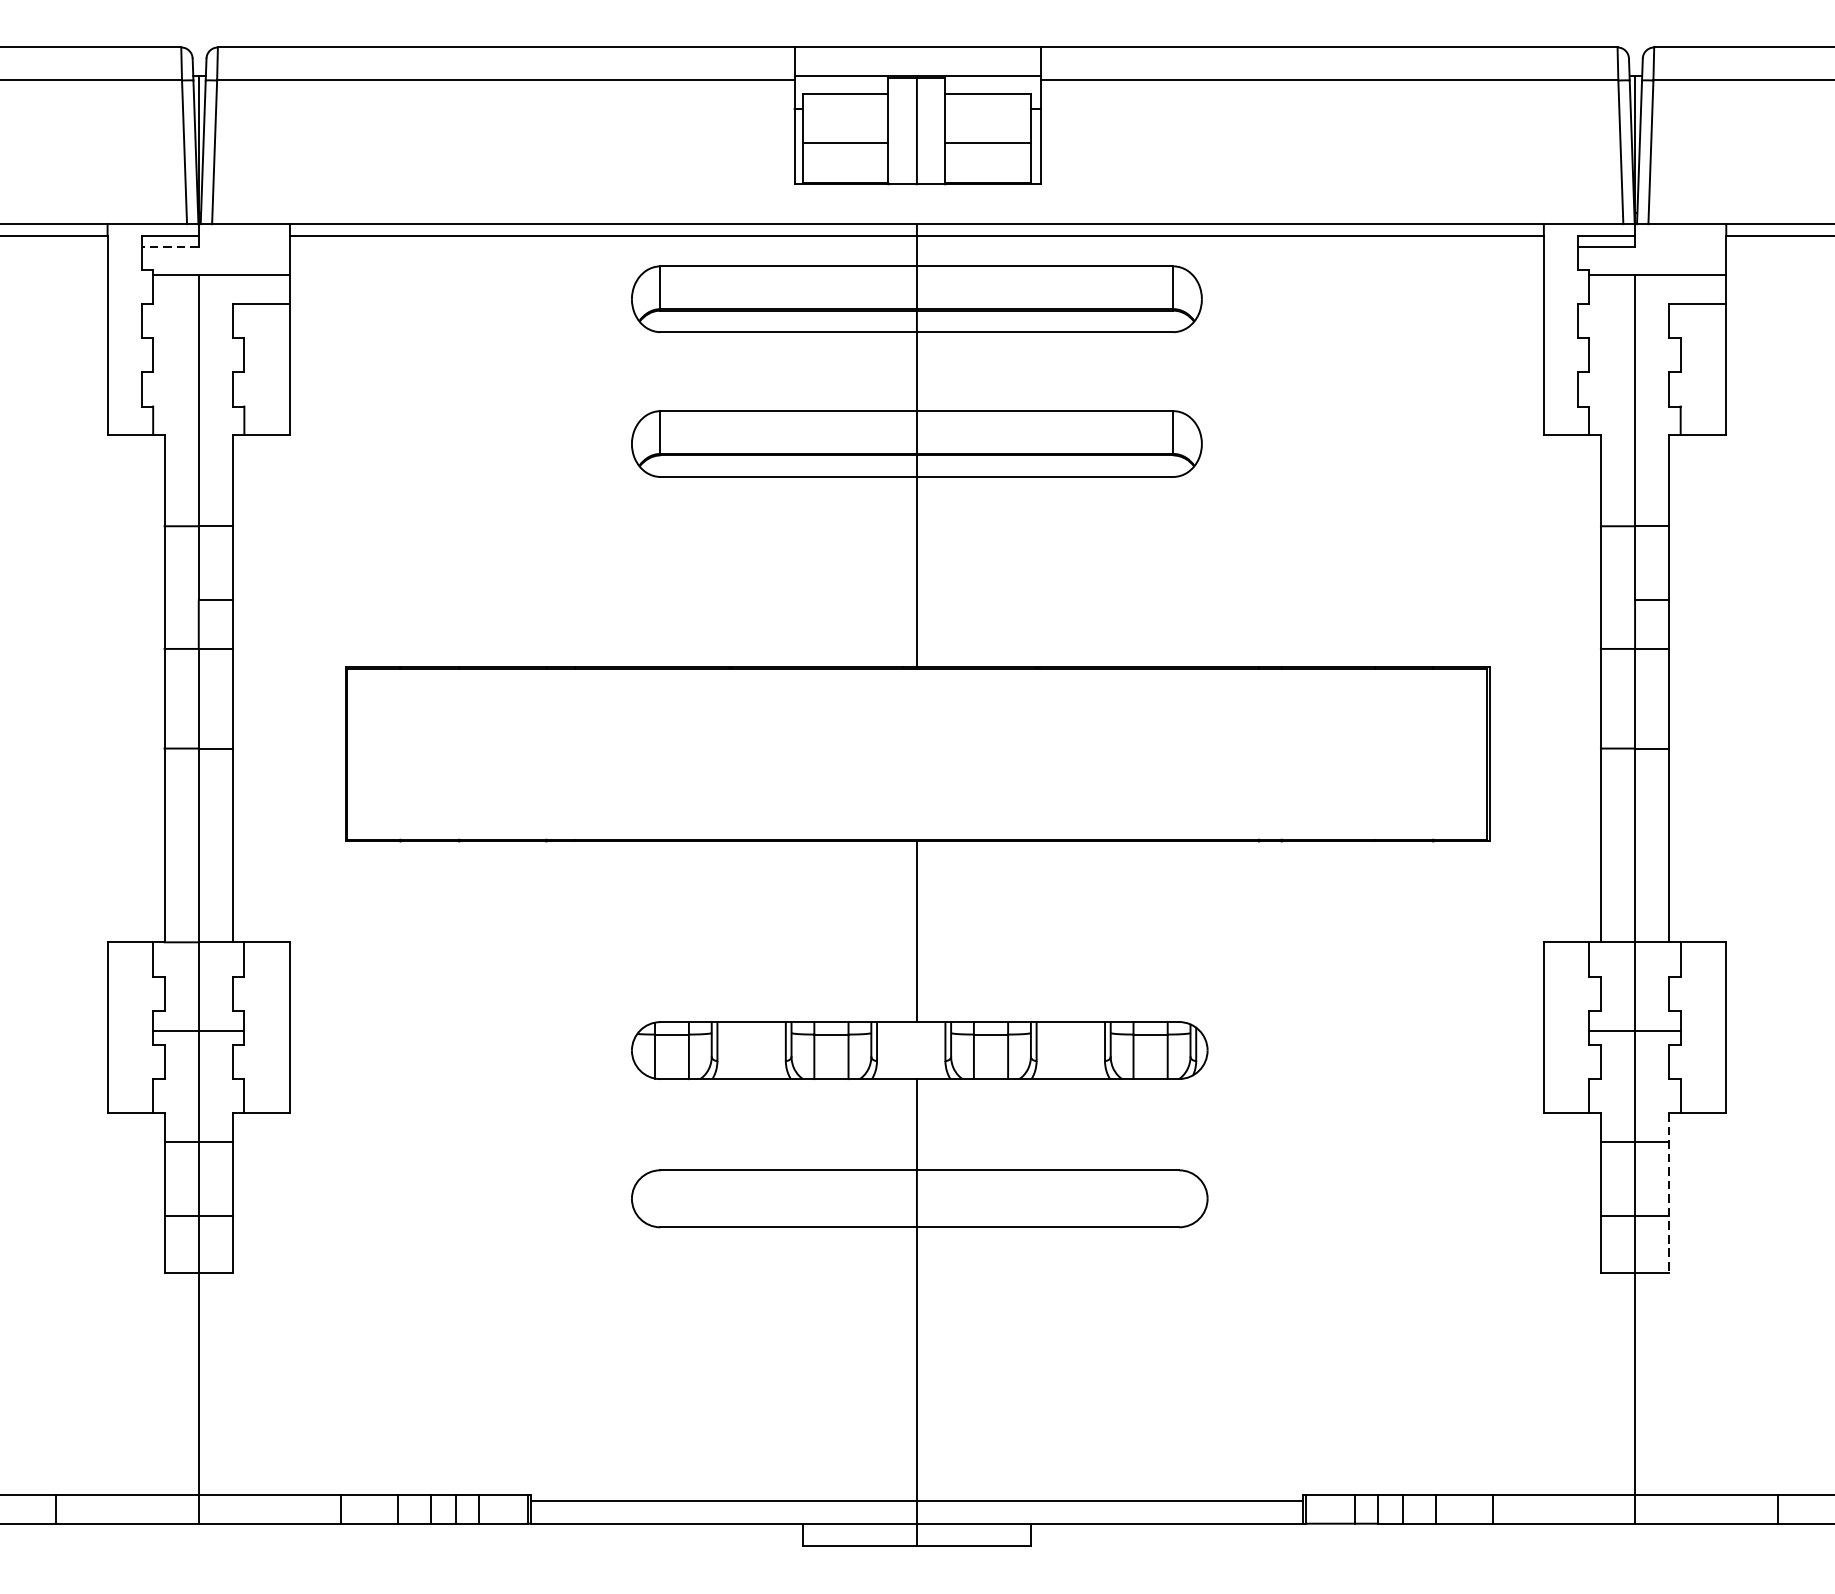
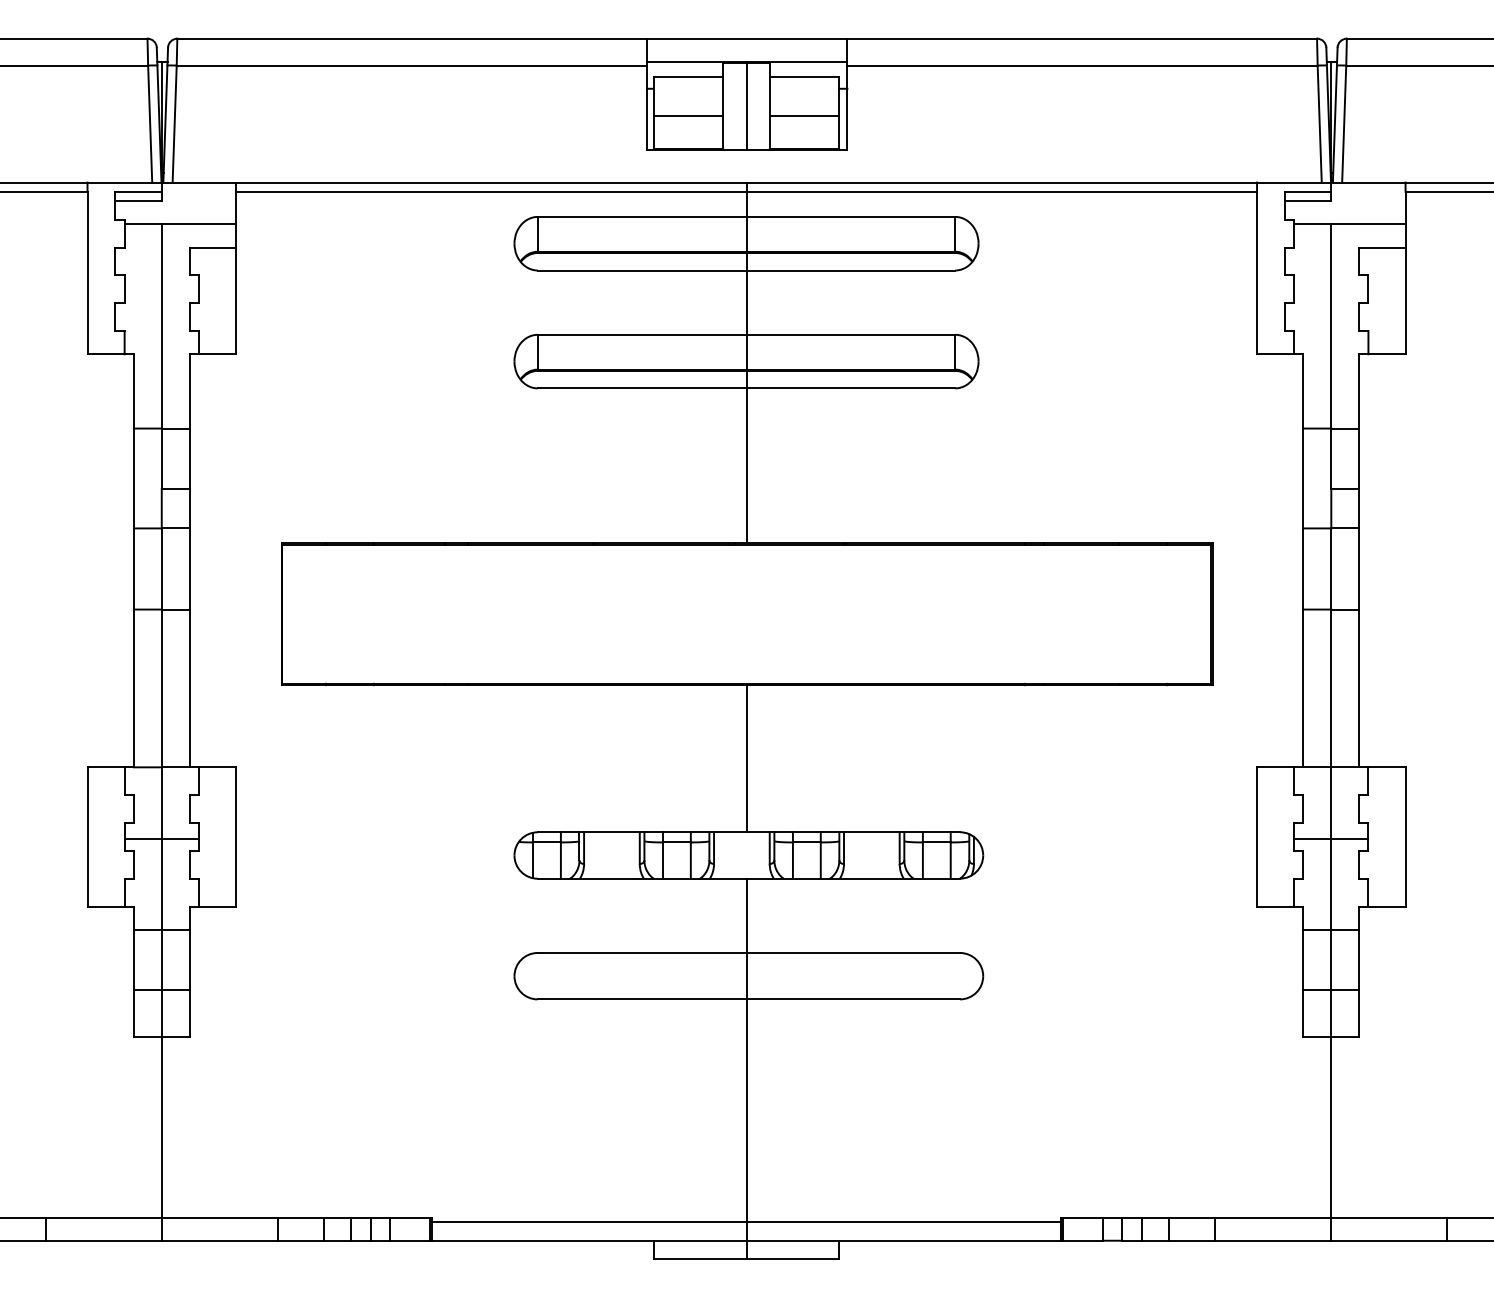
line: (170, 247) -> (138, 201), dashed -> solid
line: (1669, 1193) -> (1359, 971), dashed -> solid

